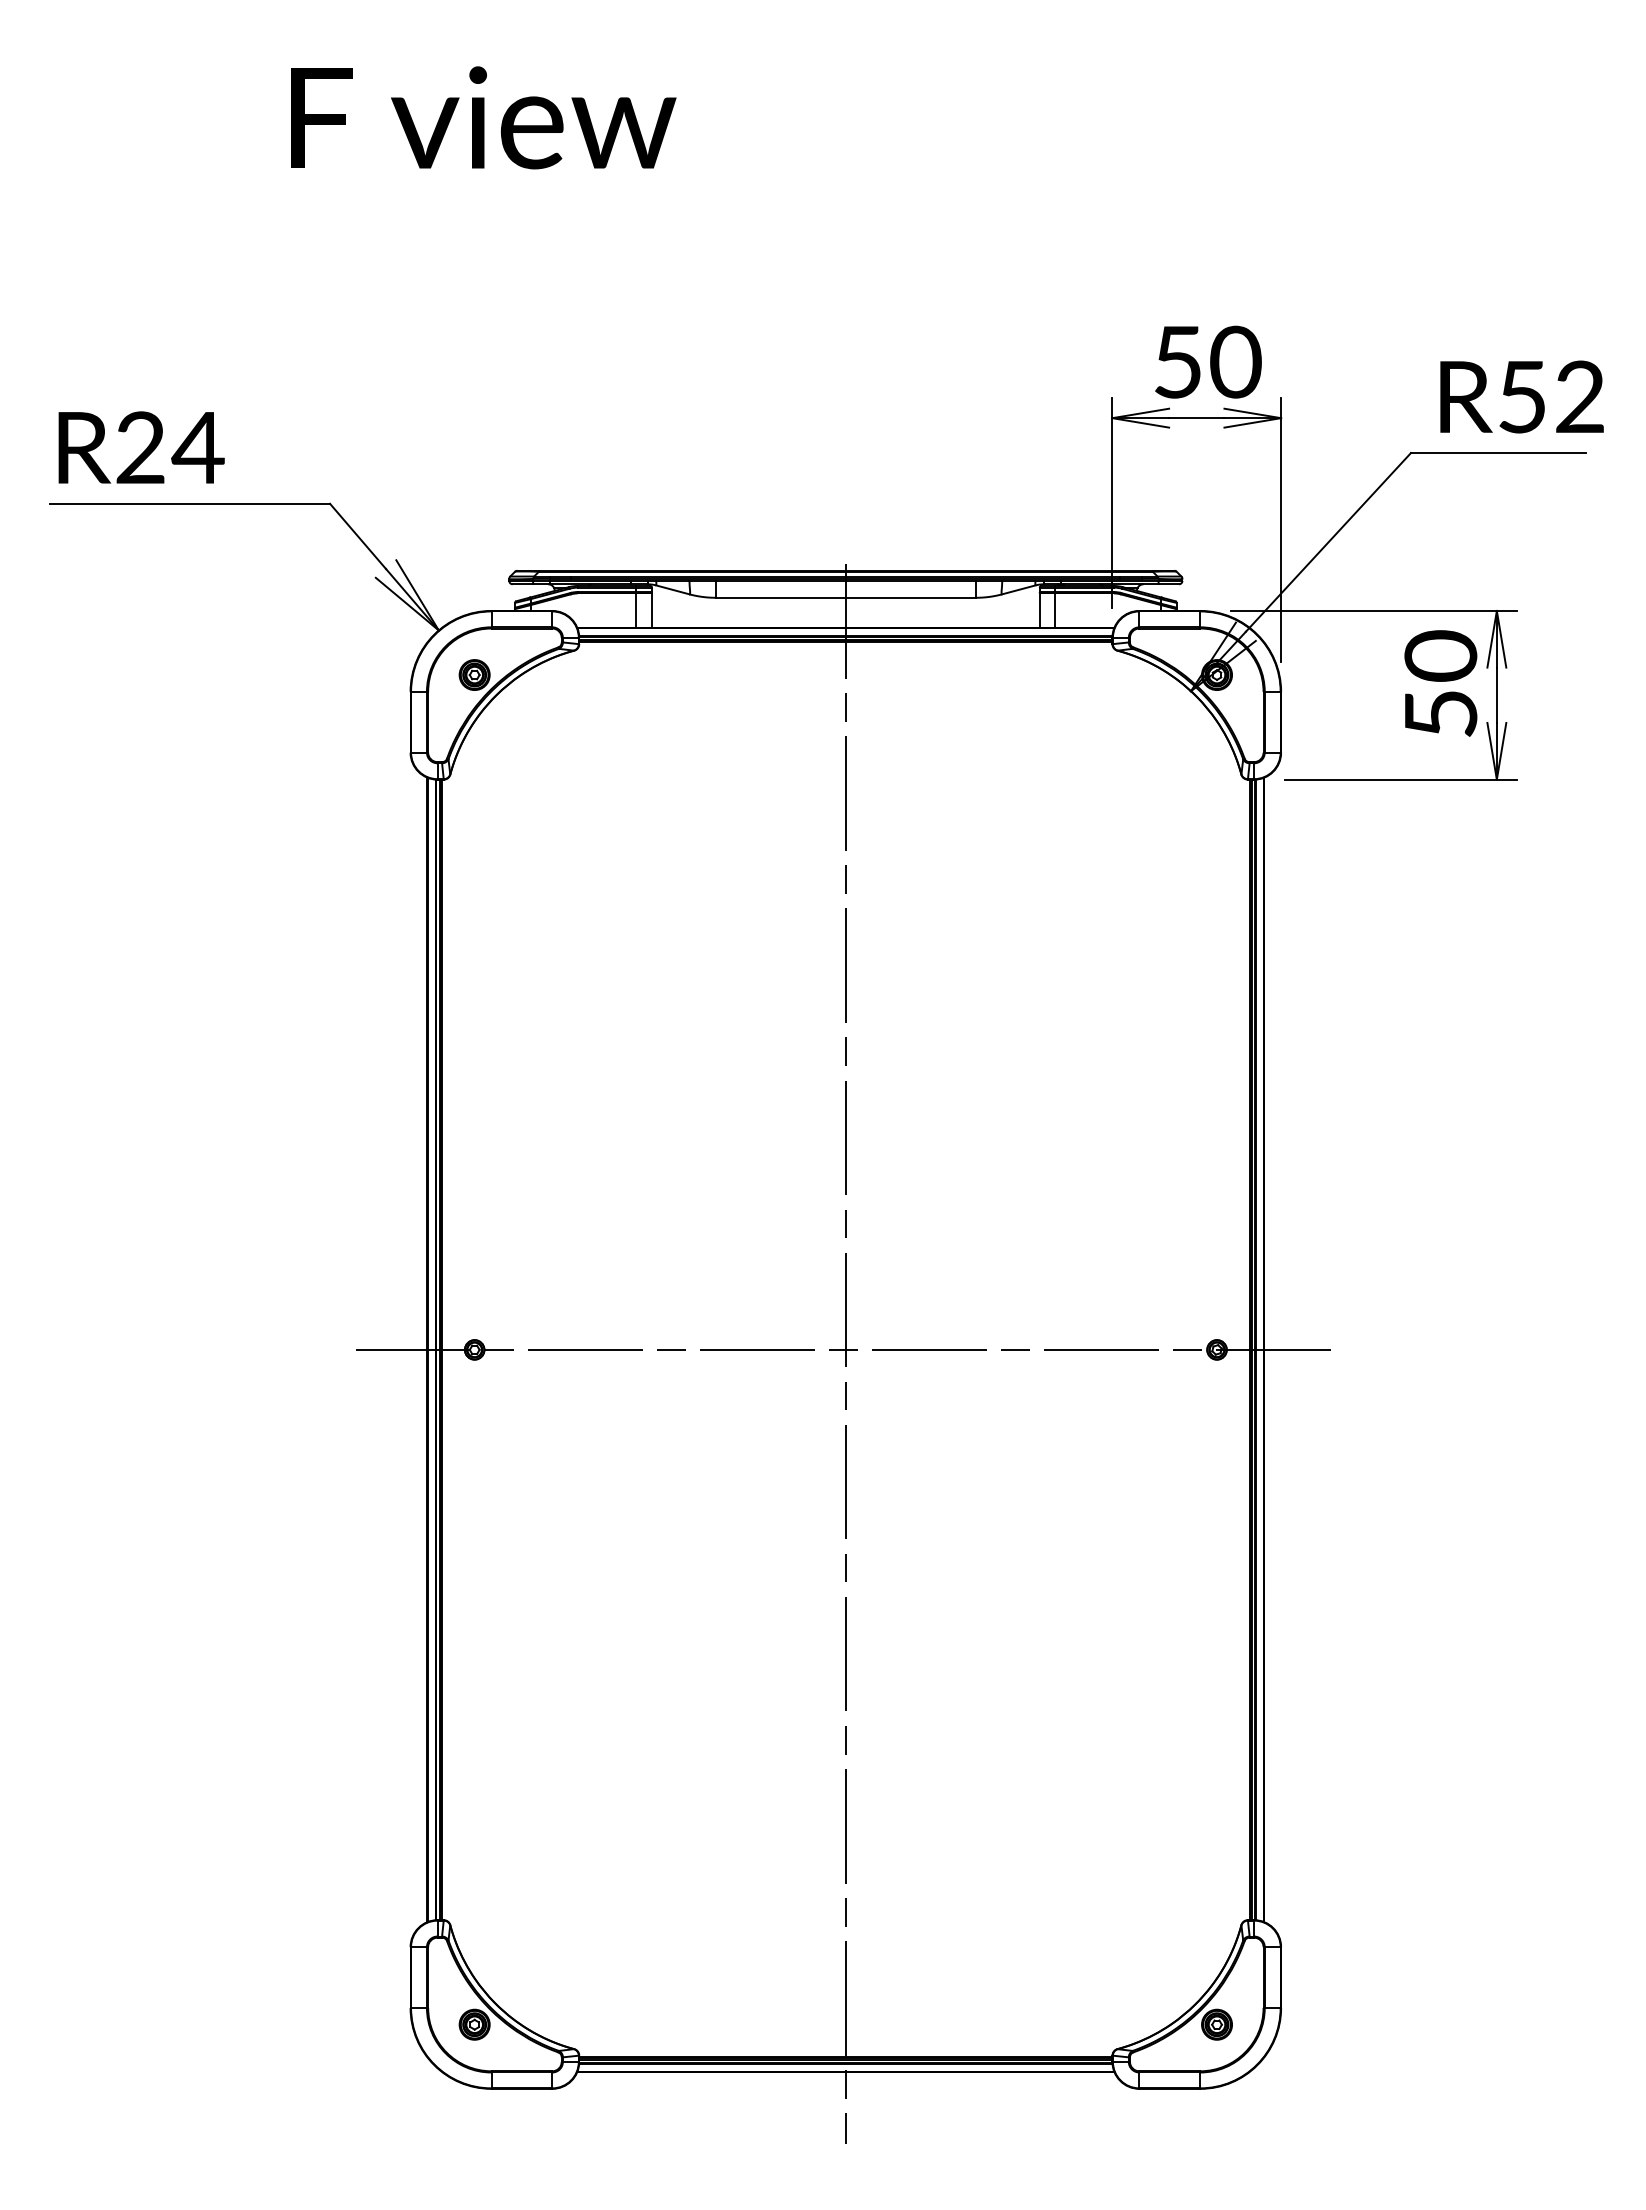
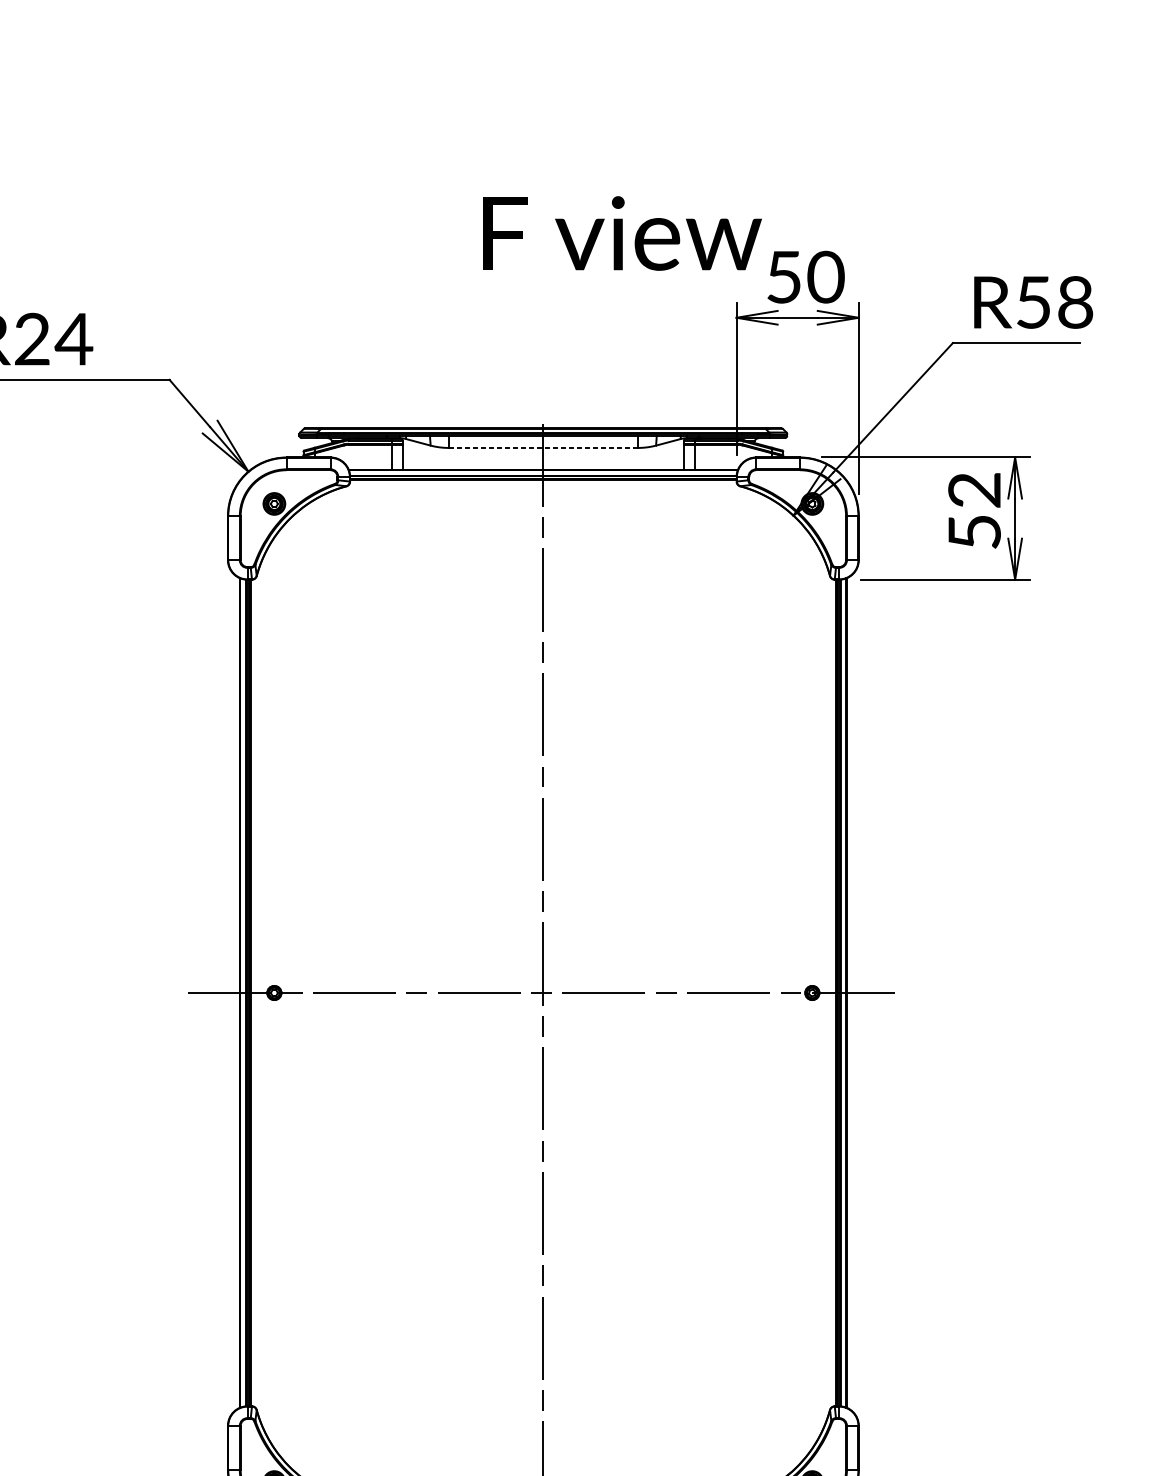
text: (483, 117) -> (622, 233), moved
text: (1580, 397) -> (1075, 302), R52 -> R58
line: (845, 597) -> (543, 447), solid -> dashed
text: (1440, 655) -> (974, 489), 50 -> 52

